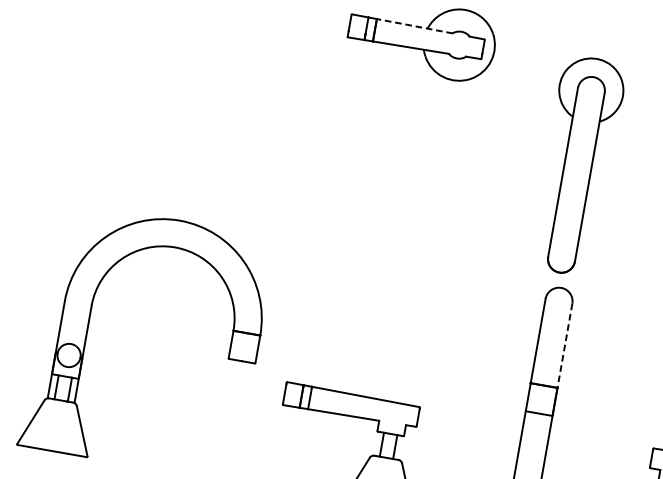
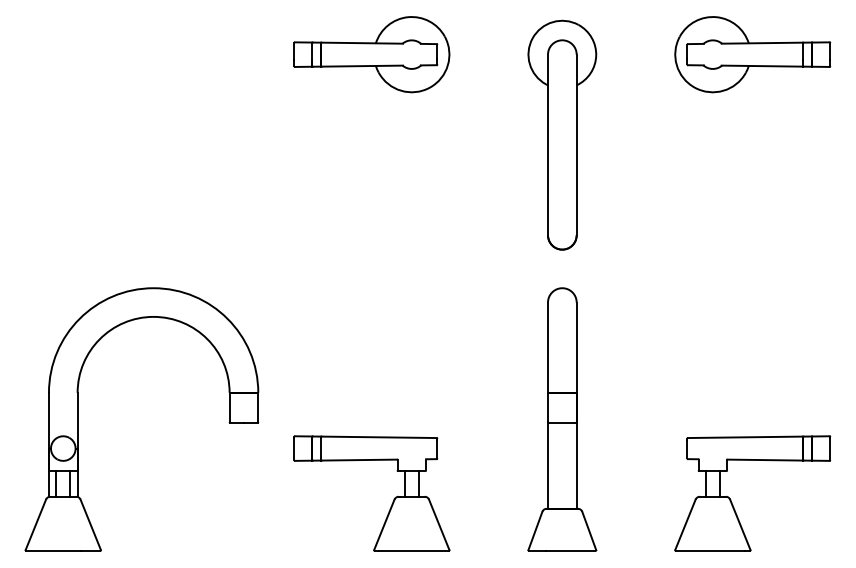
line: (415, 26) -> (362, 43), dashed -> solid
part: (578, 165) -> (562, 134), moved
line: (564, 346) -> (576, 348), dashed -> solid

